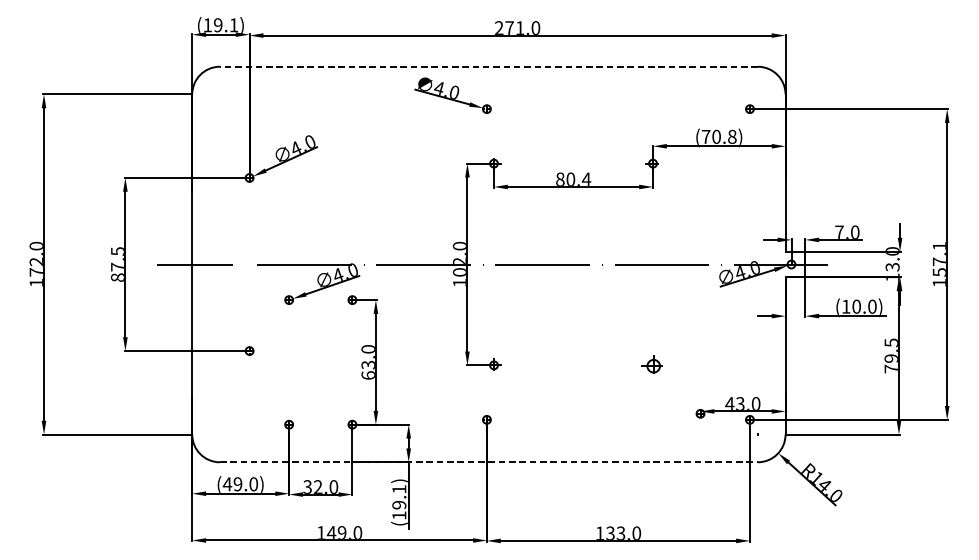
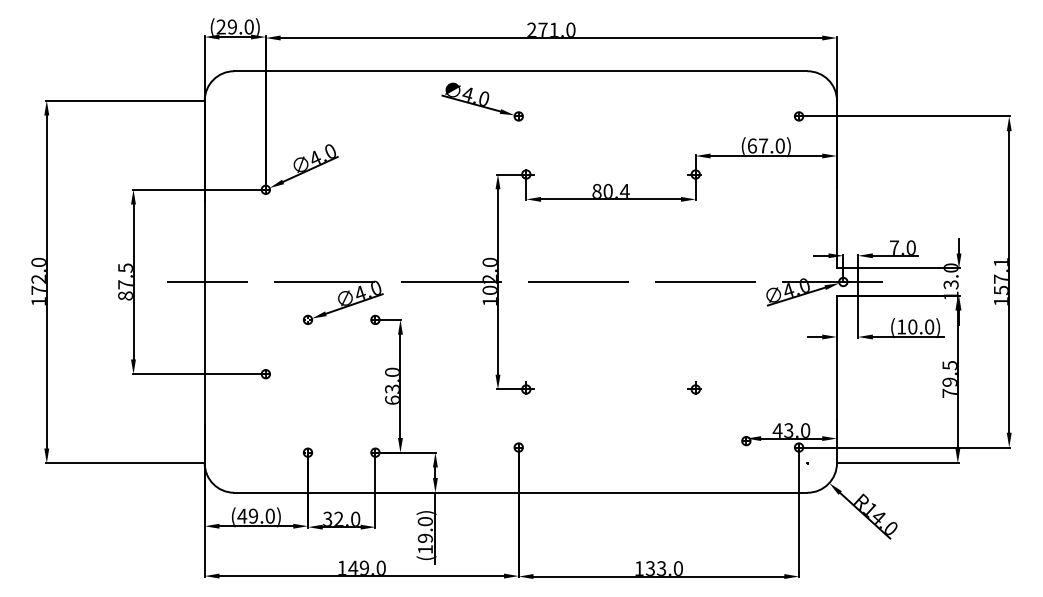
text: (220, 24) -> (234, 26), (19.1) -> (29.0)
line: (488, 66) -> (520, 71), dashed -> solid
text: (718, 136) -> (765, 145), (70.8) -> (67.0)
part: (651, 363) -> (694, 387), size x0.62
line: (488, 462) -> (520, 492), dashed -> solid
text: (398, 489) -> (424, 521), (19.1) -> (19.0)

